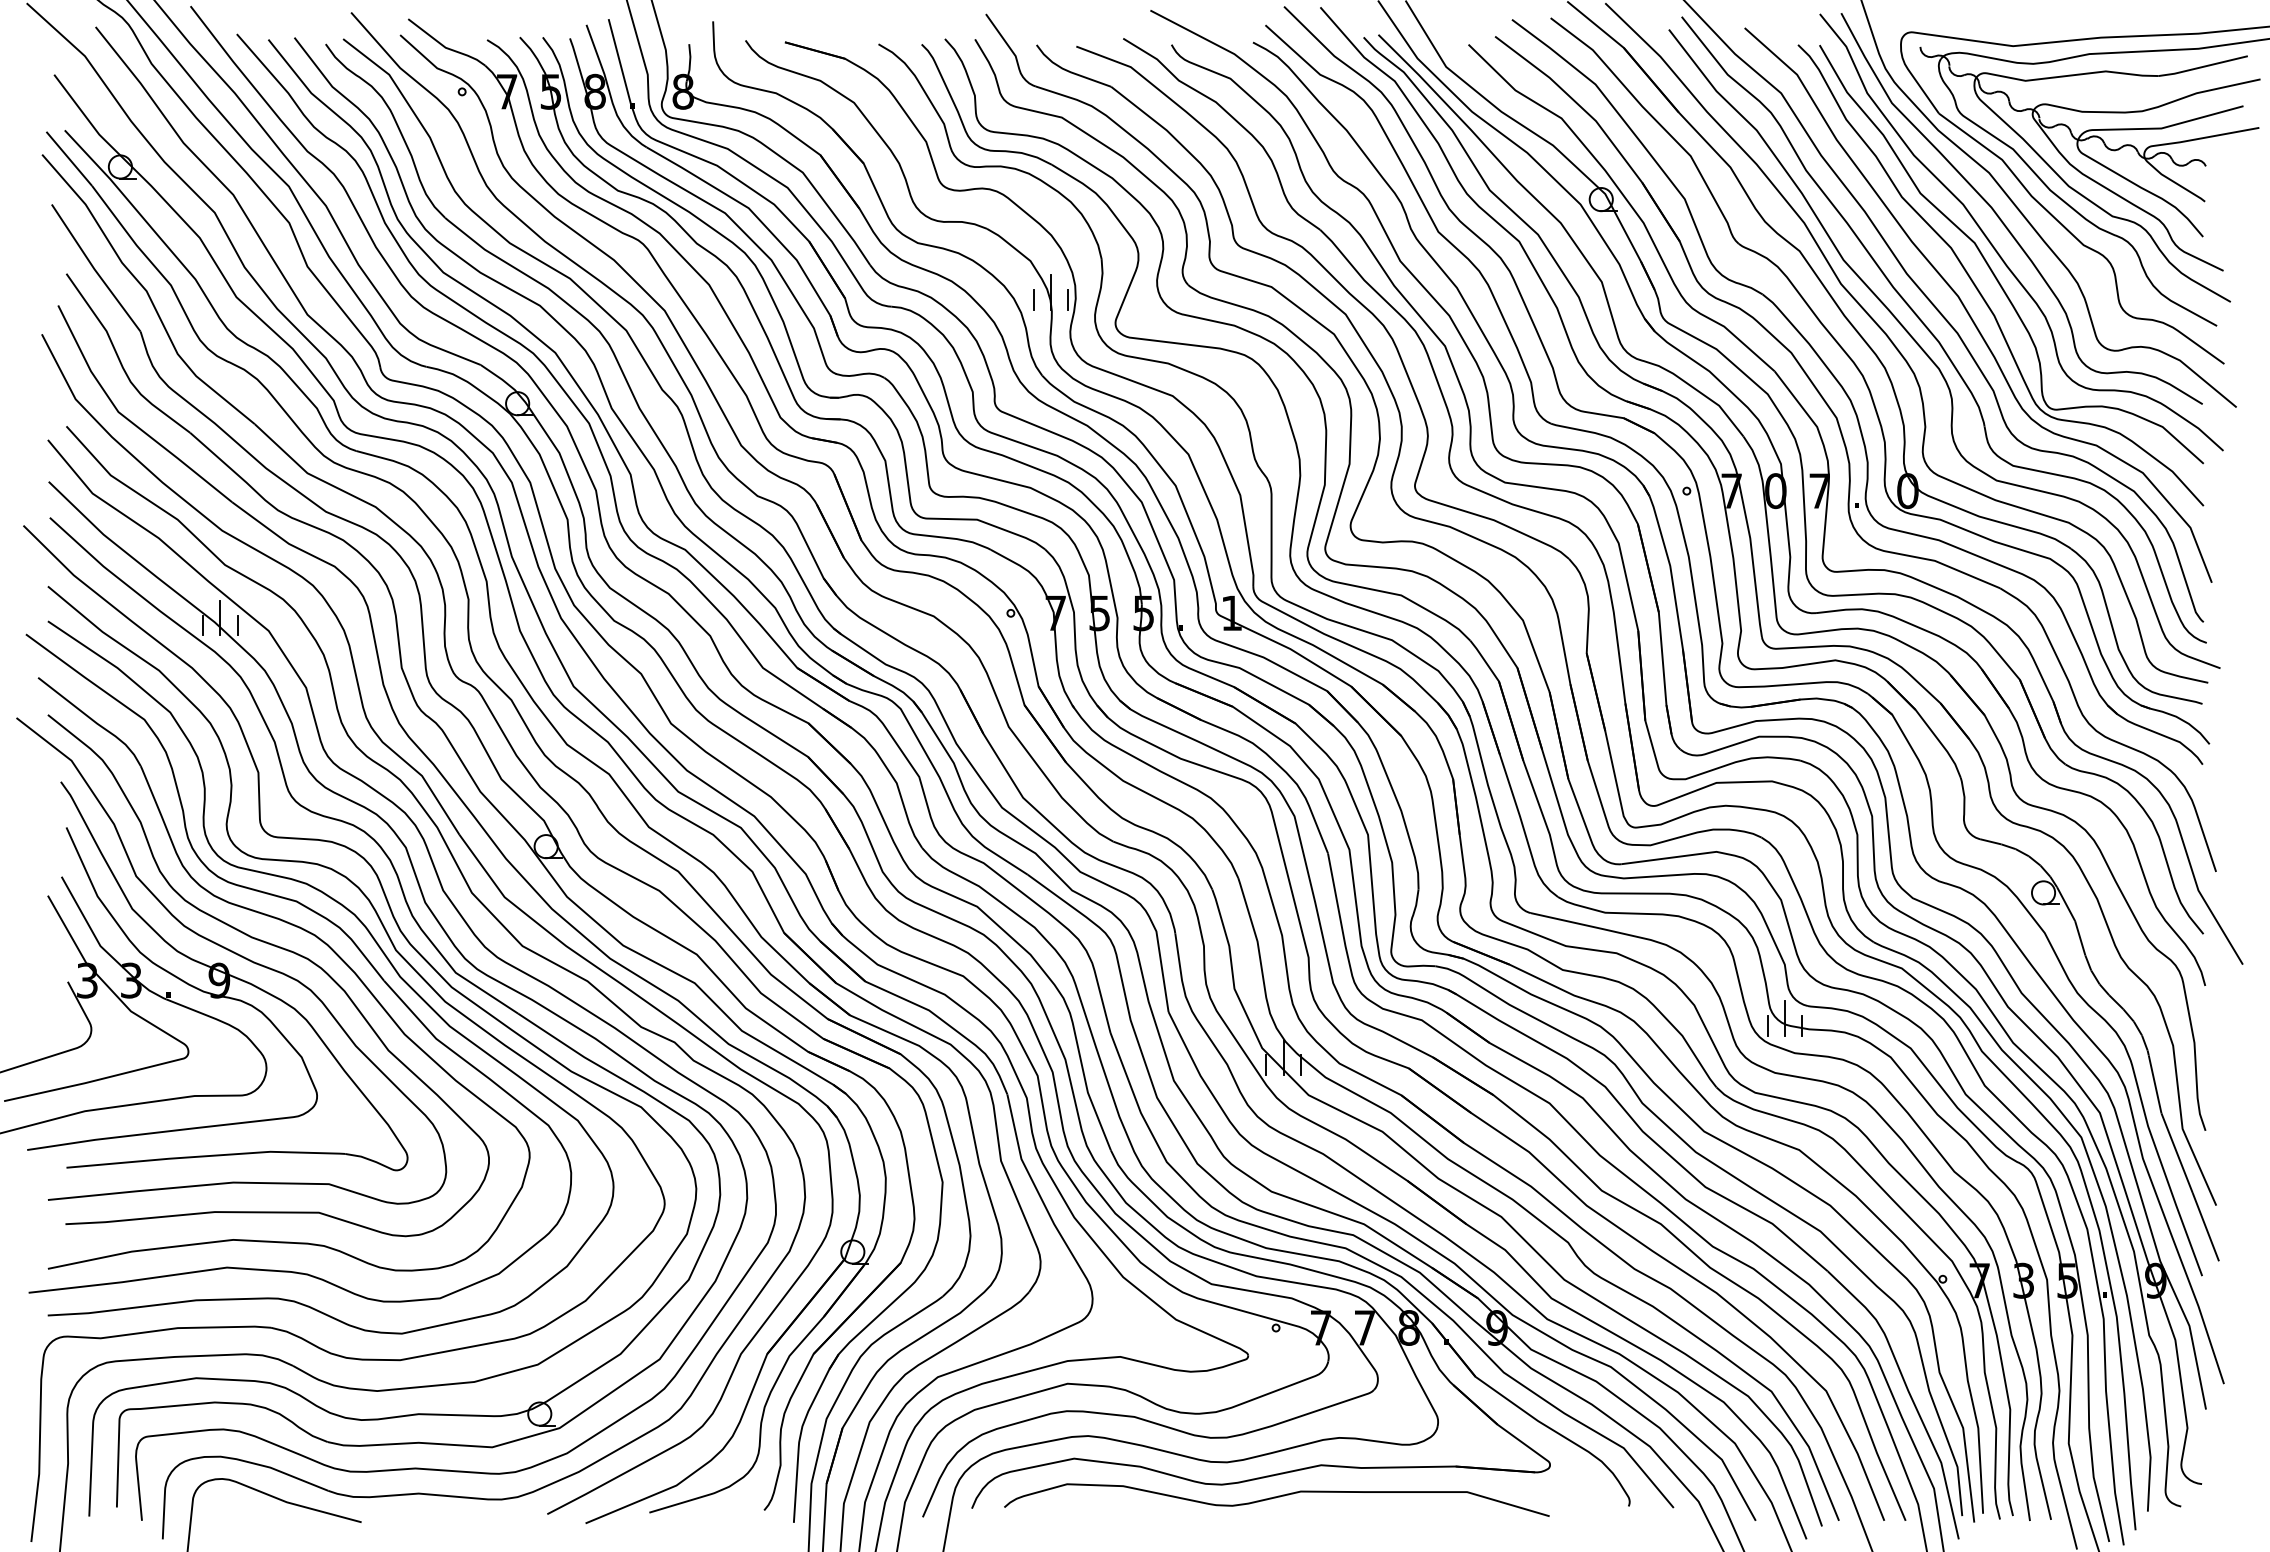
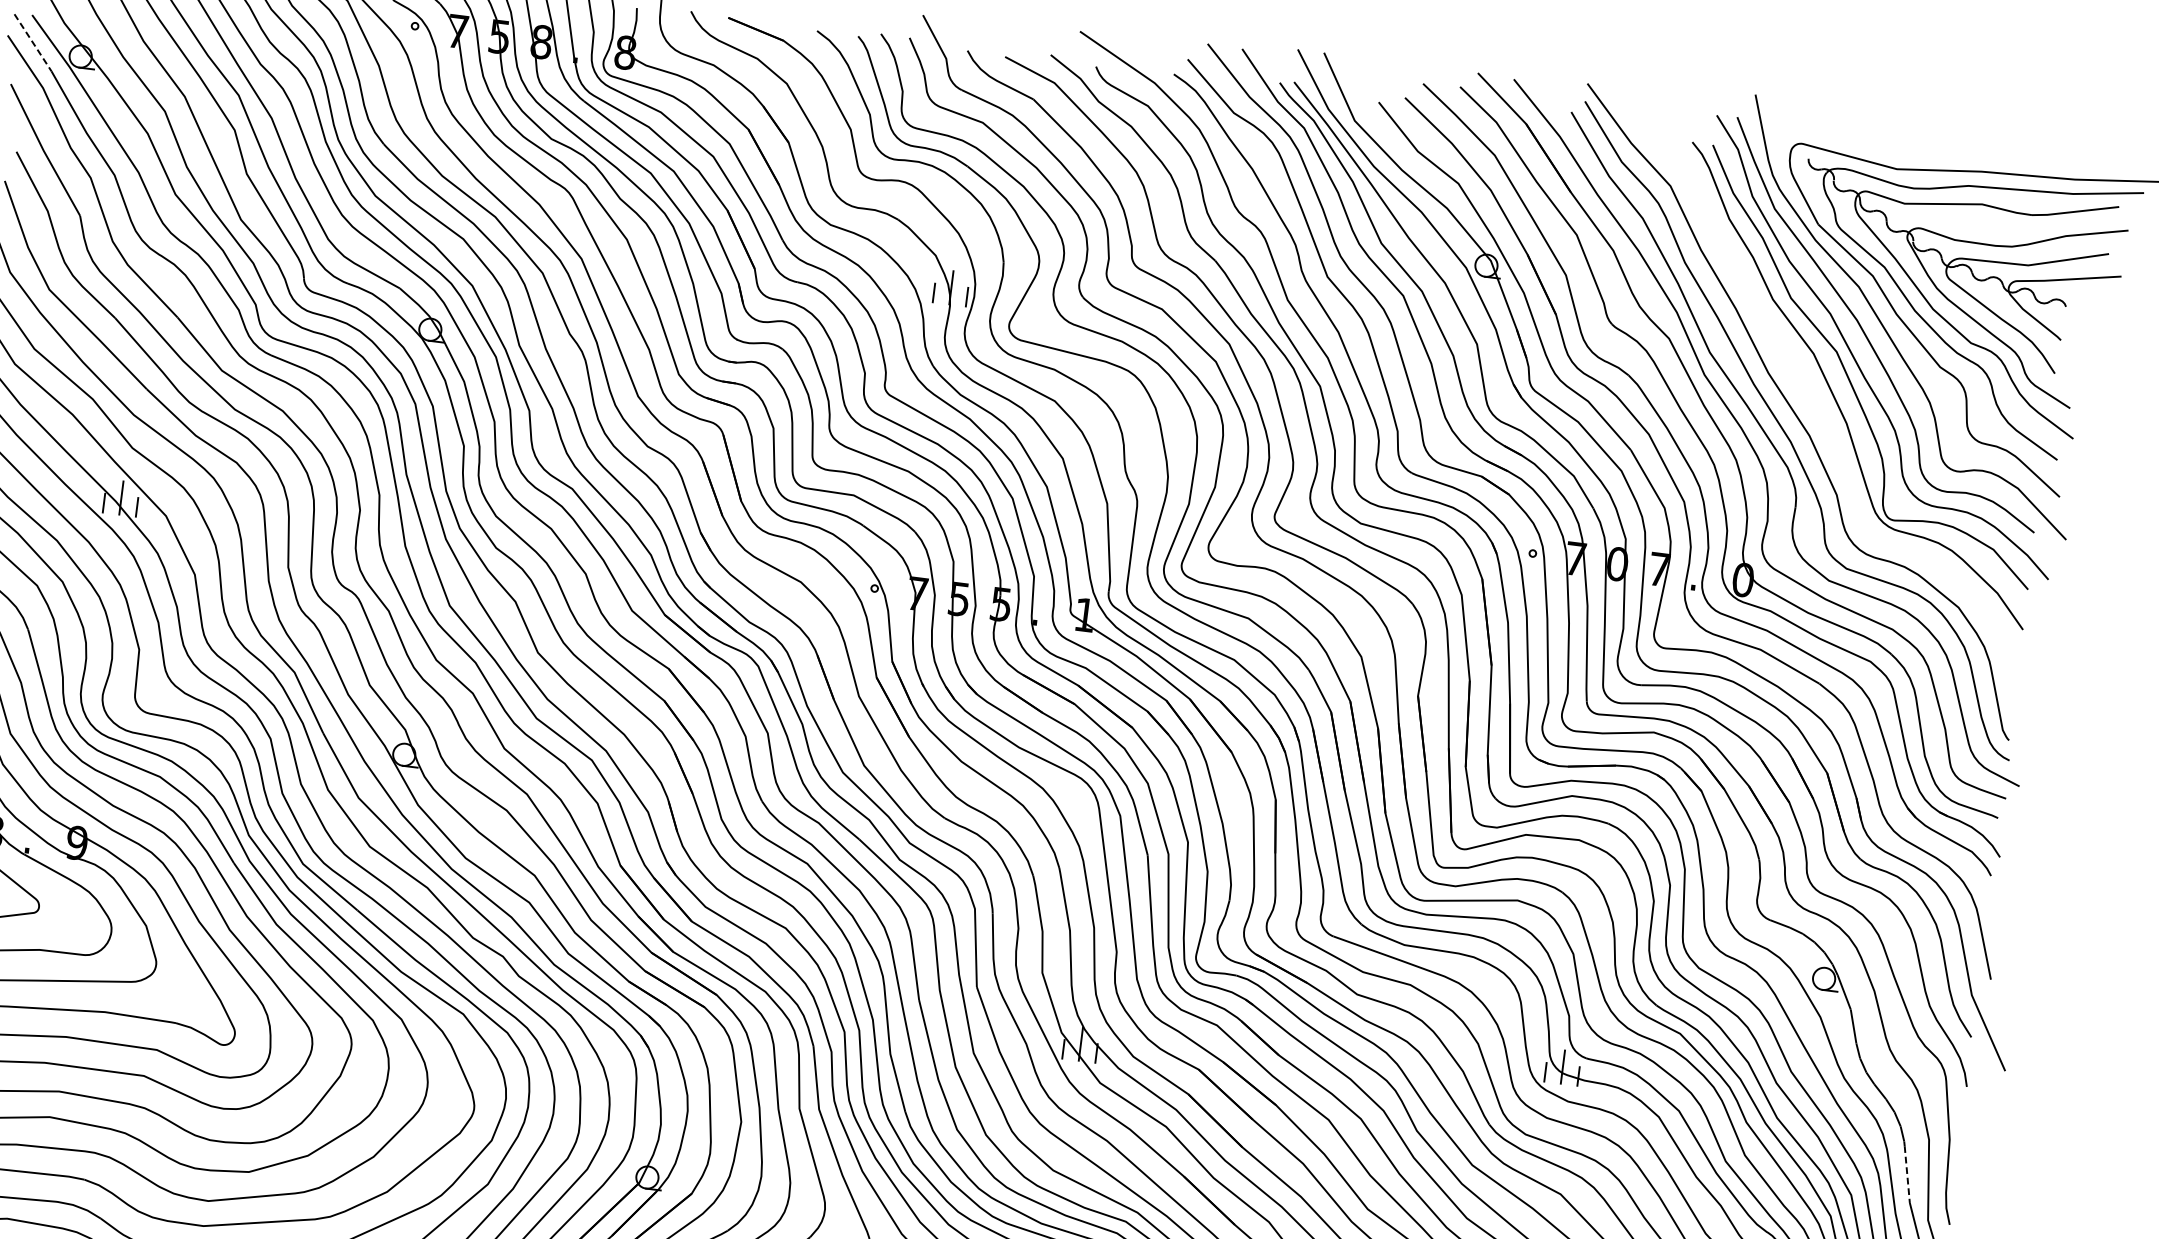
line: (69, 159) -> (33, 43), solid -> dashed
curve: (1967, 309) -> (1821, 414), removed
line: (2155, 1084) -> (1907, 1174), solid -> dashed

